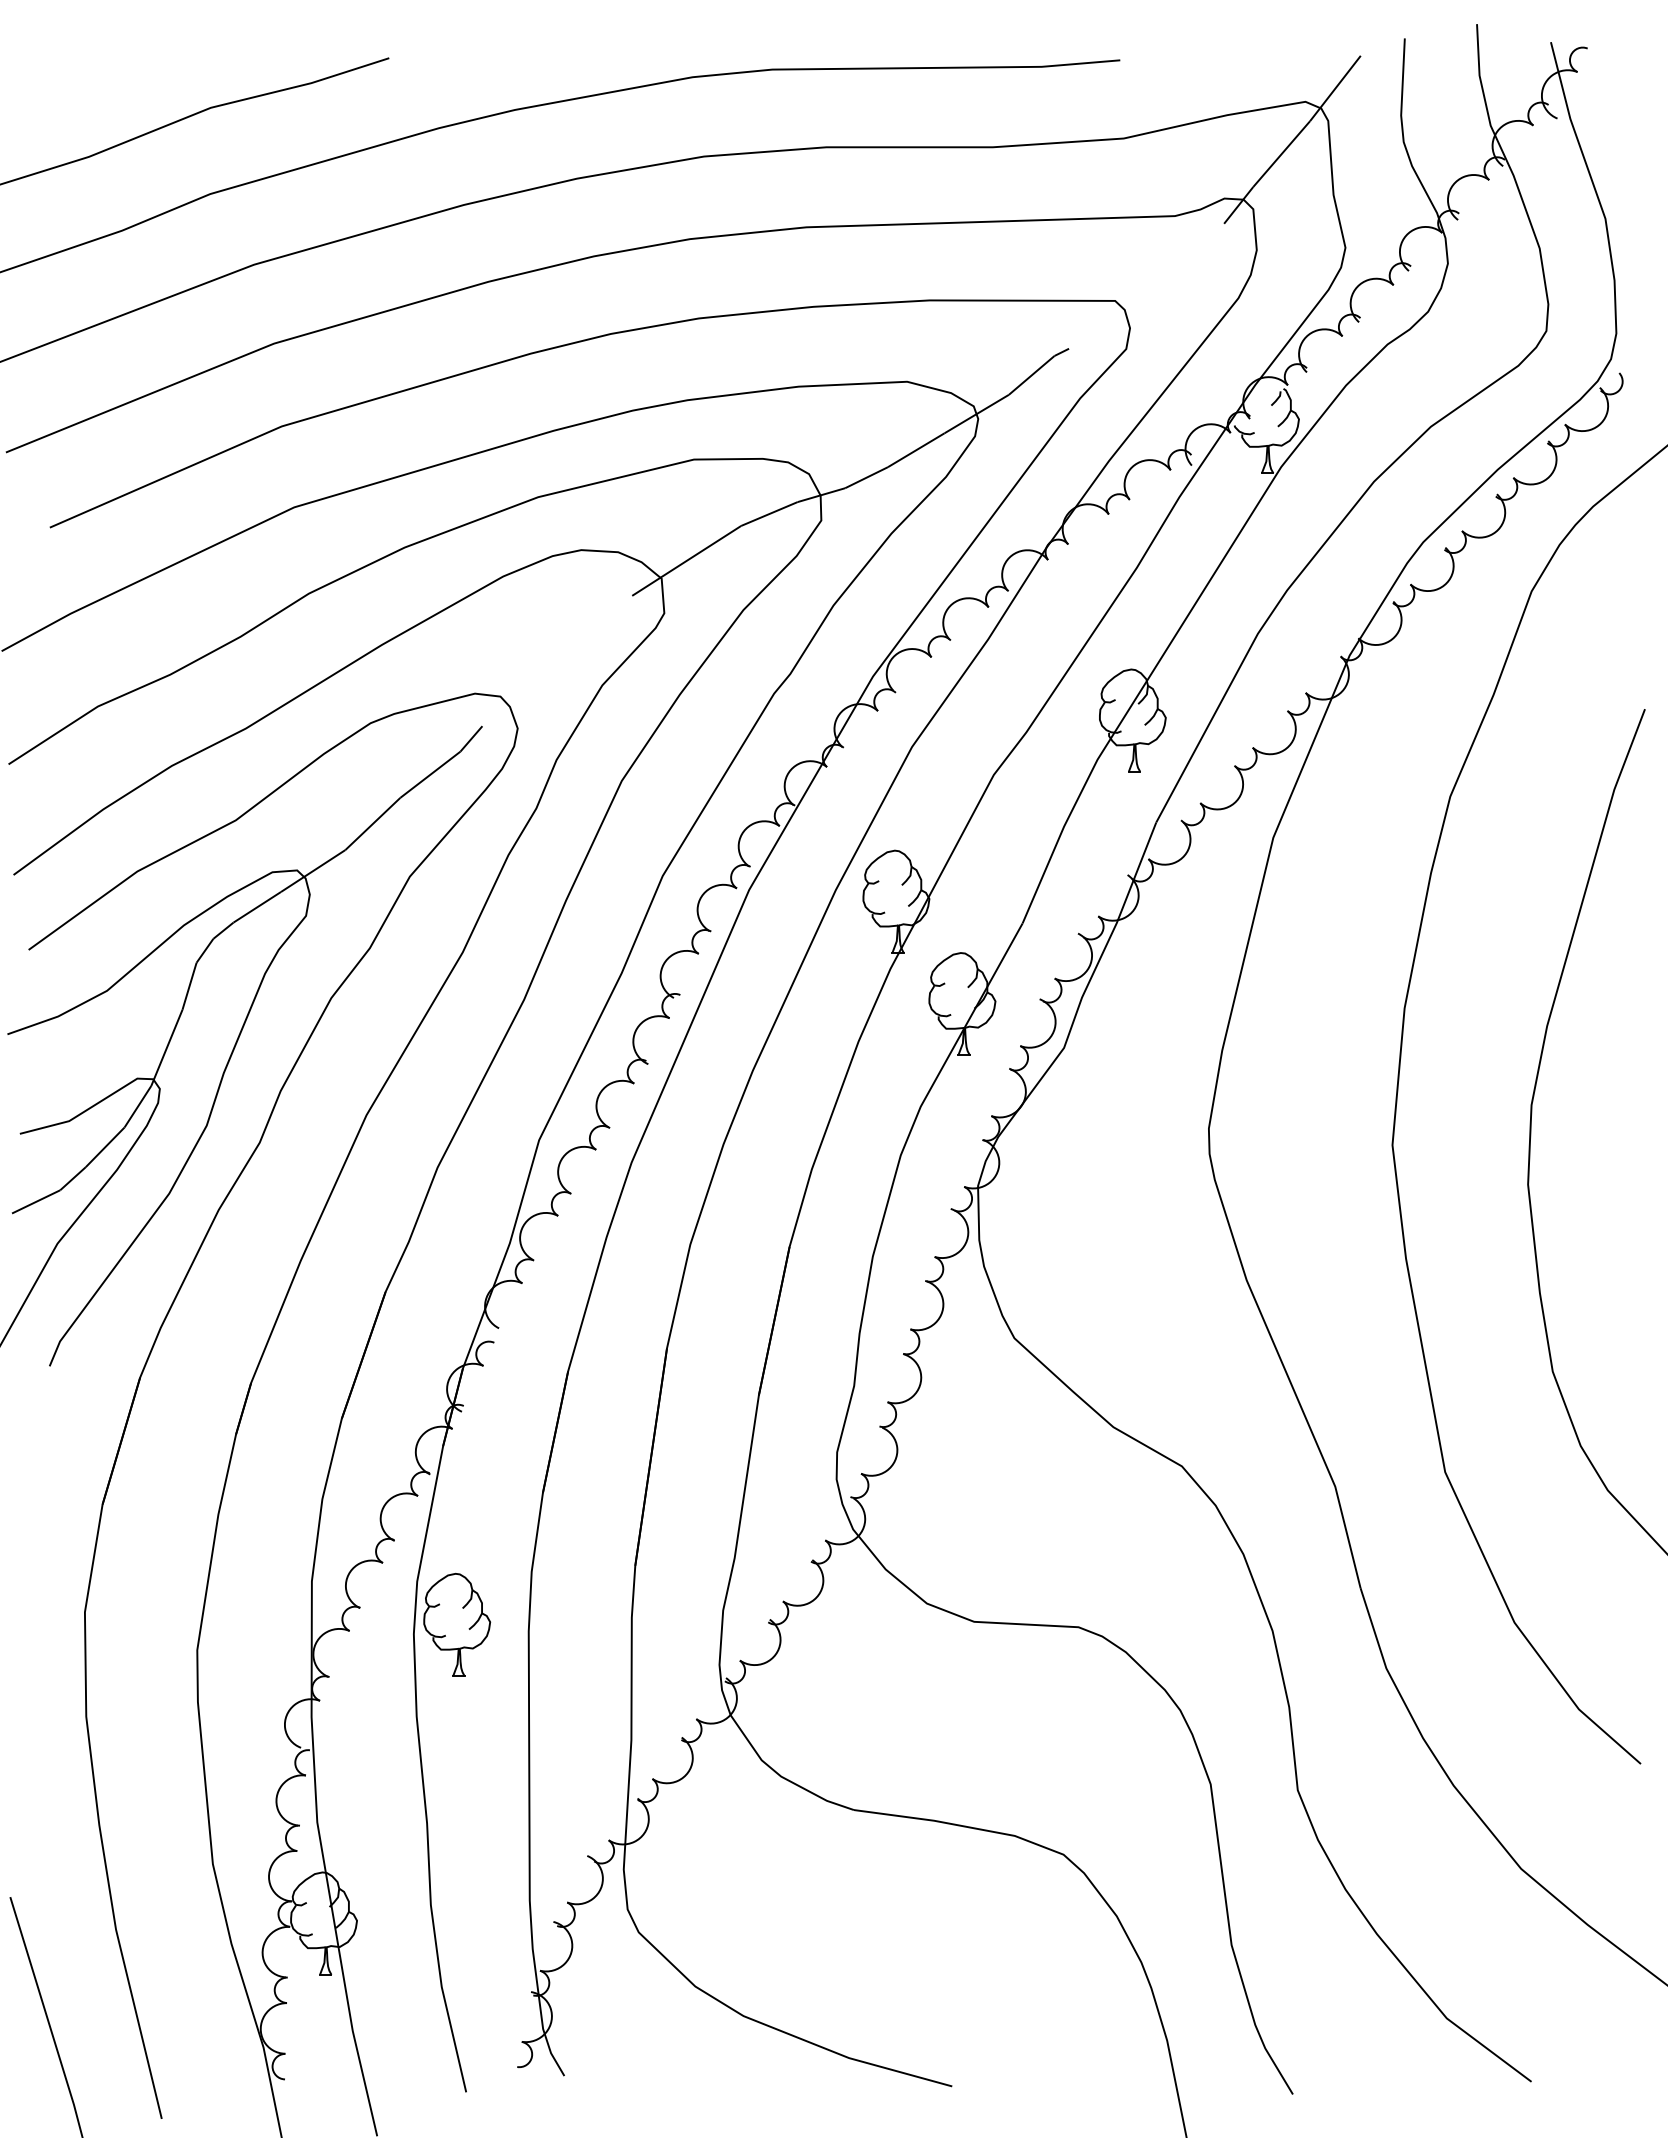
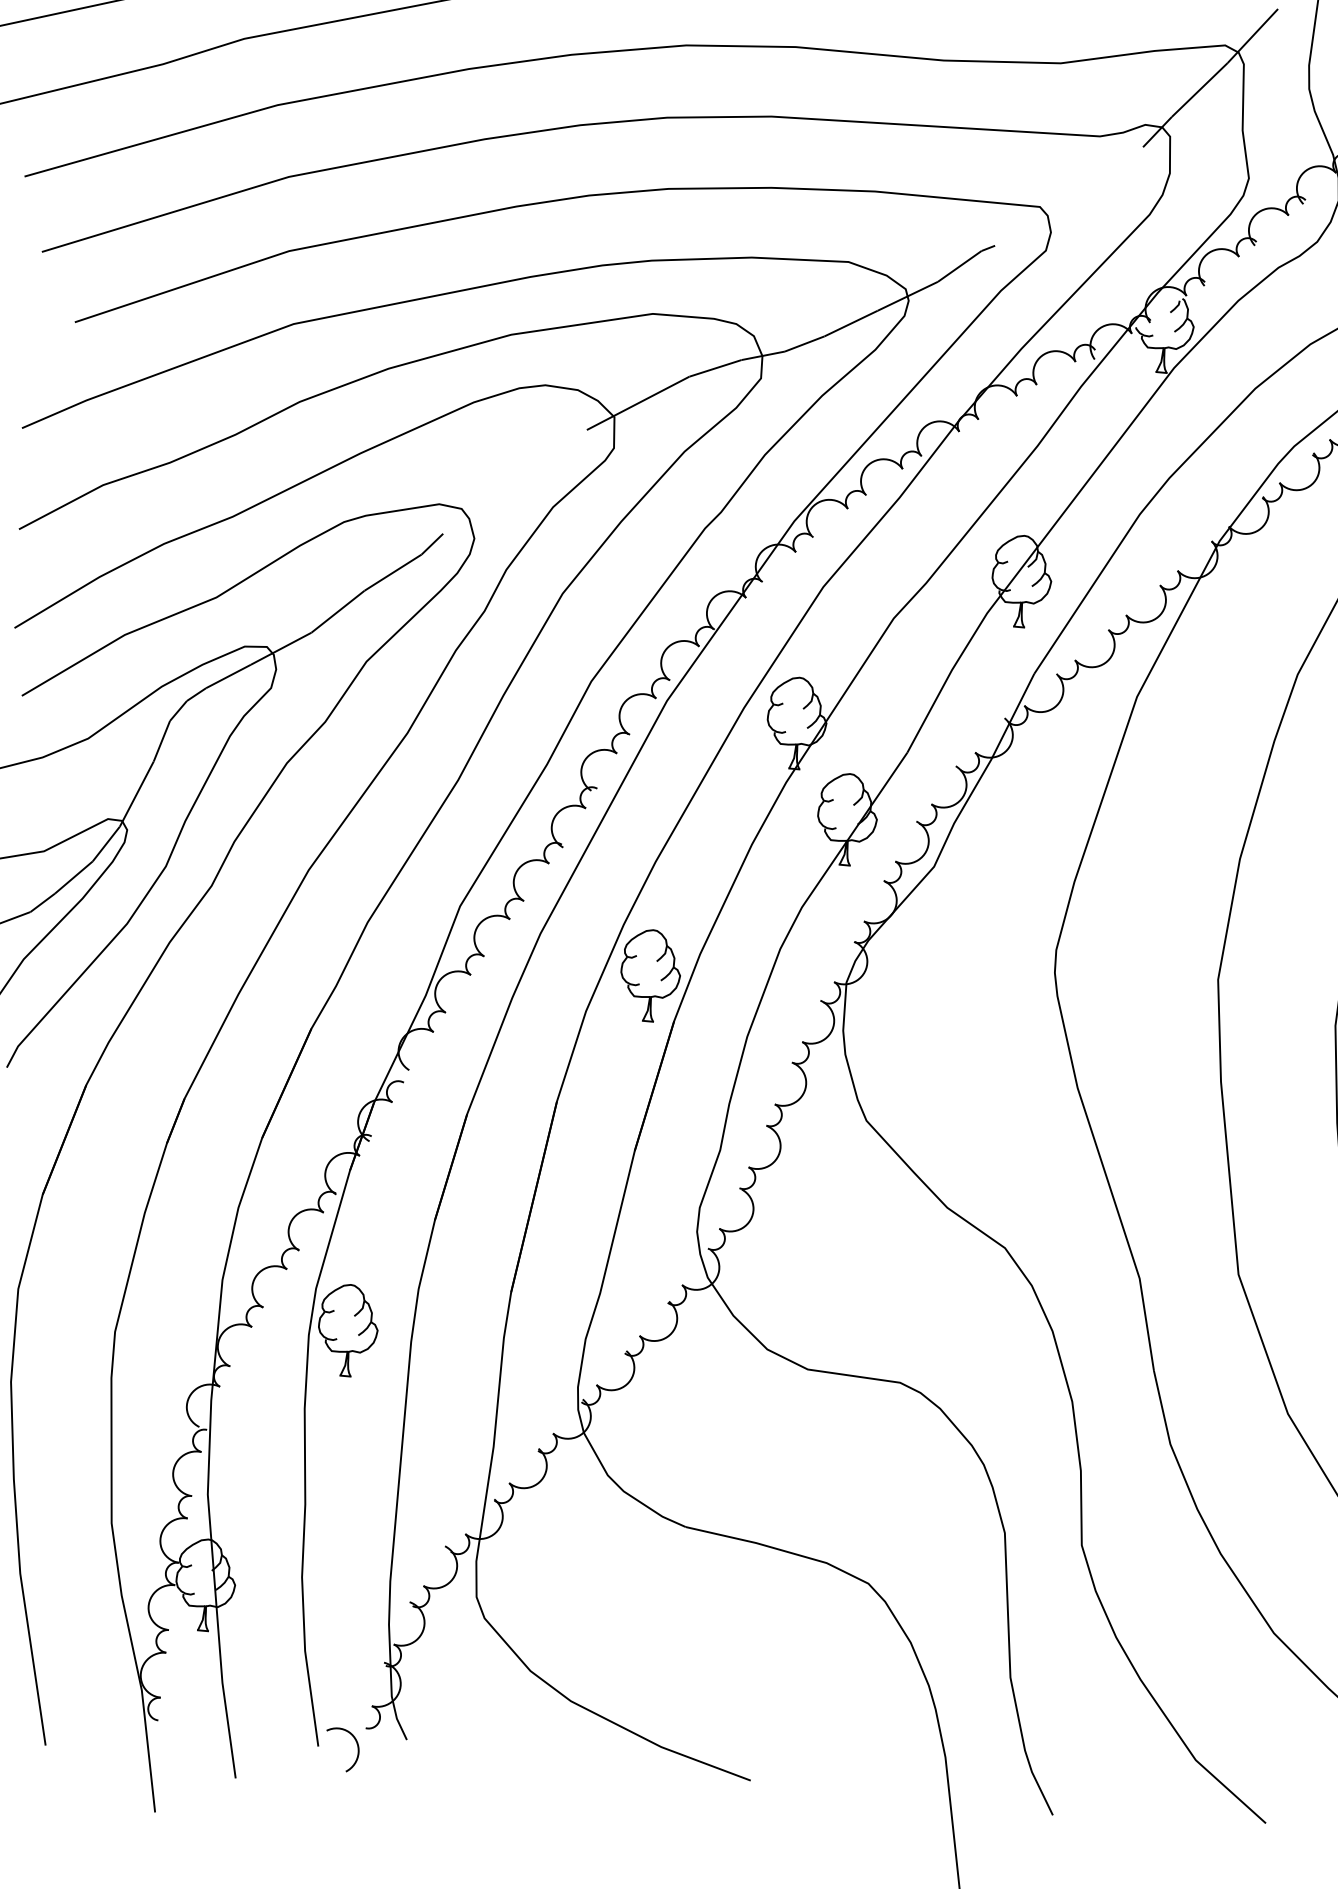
part: (758, 1197) -> (650, 974), added
arc: (509, 2088) -> (357, 1746), added

